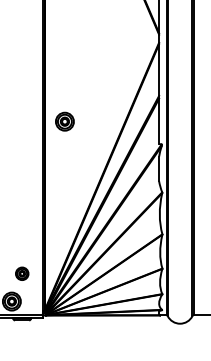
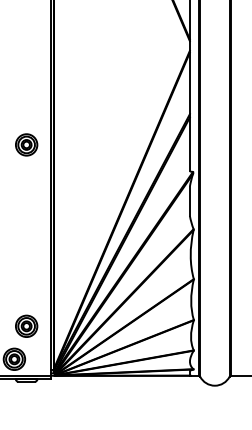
part: (64, 121) -> (26, 144), moved
part: (22, 273) -> (26, 325), size x1.43

